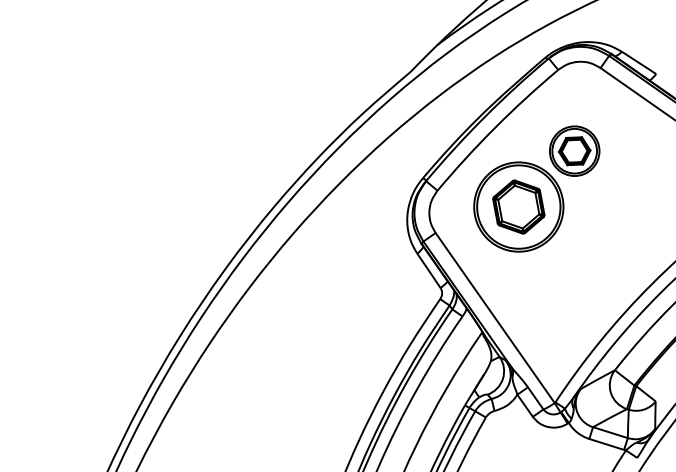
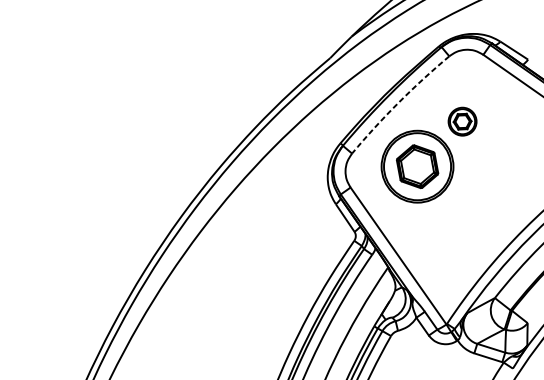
arc: (495, 127) -> (398, 102), solid -> dashed
part: (574, 150) -> (462, 121), size x0.7

